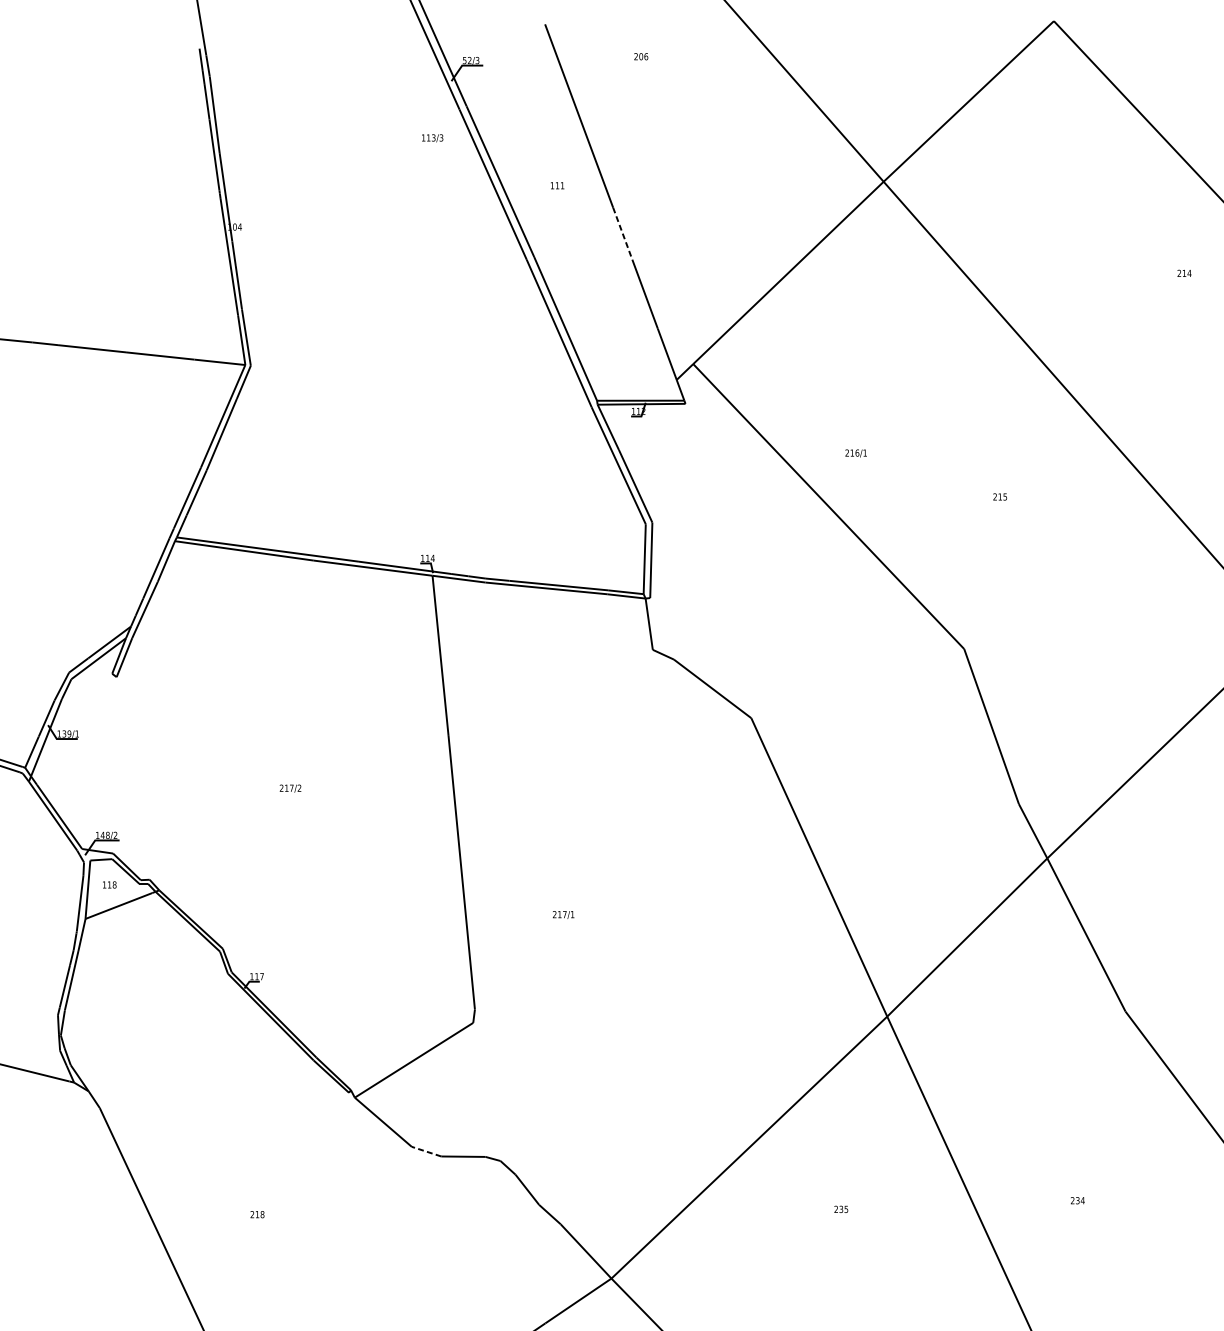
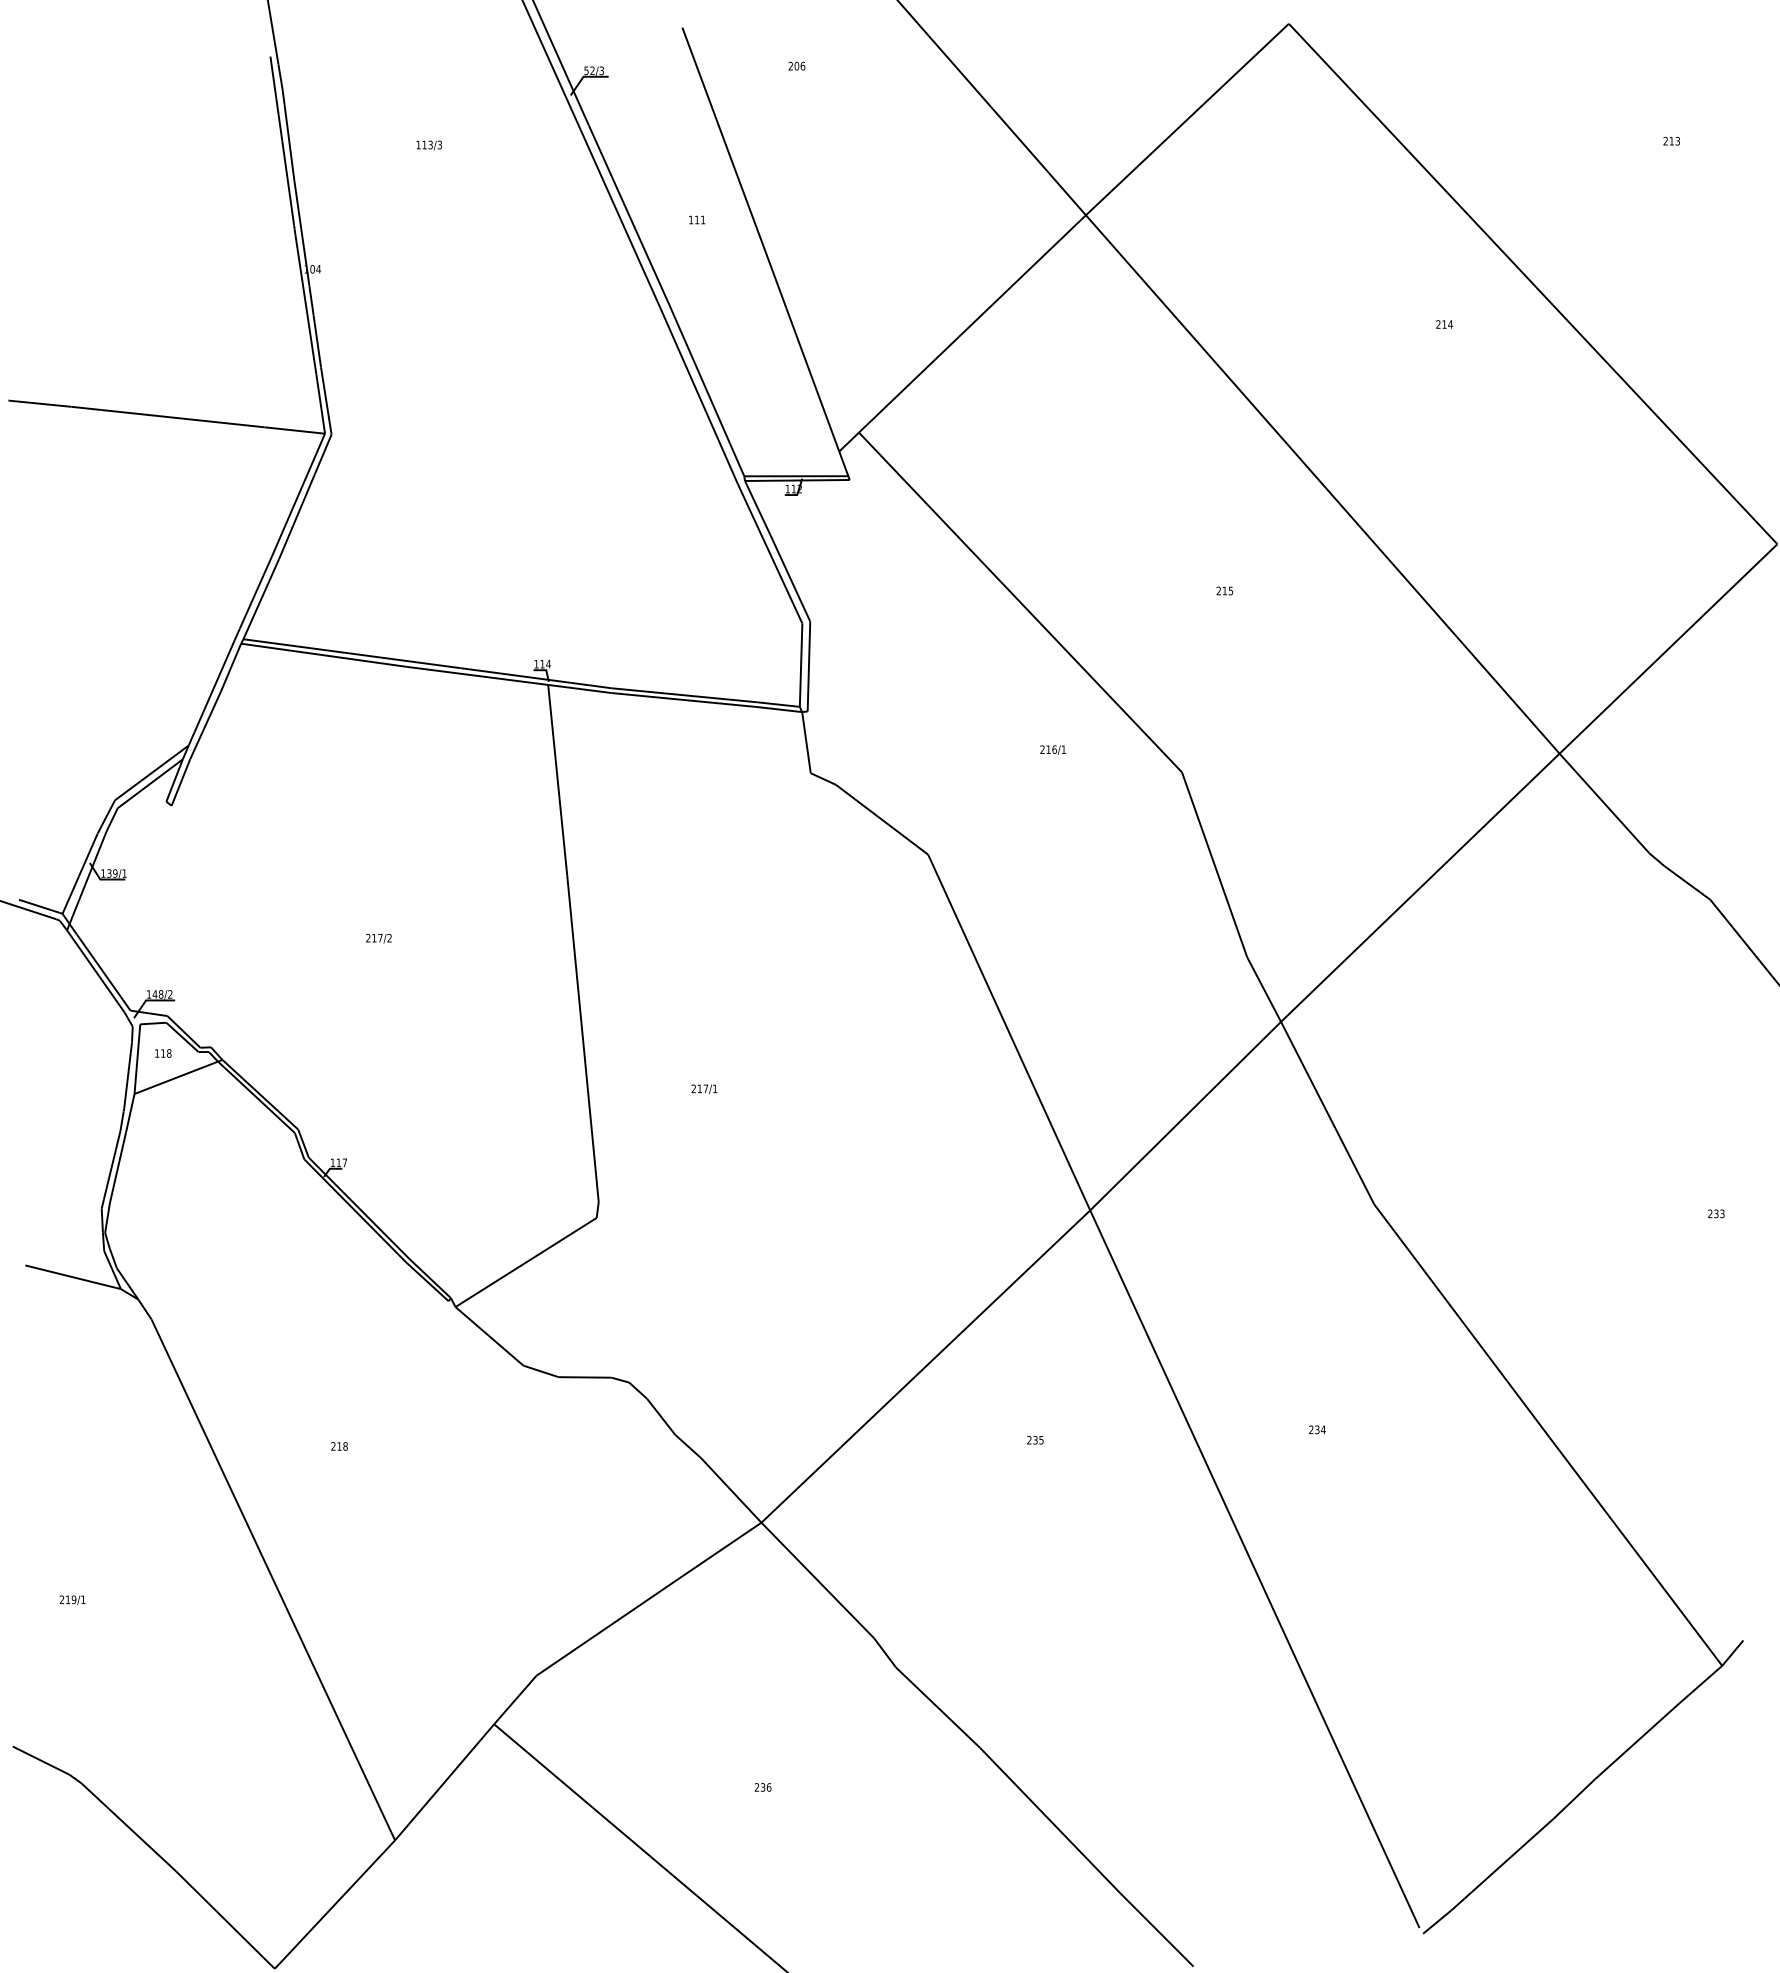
text: (431, 138) -> (428, 145), moved
line: (623, 233) -> (775, 277), dashed -> solid
text: (855, 452) -> (1052, 749), moved
line: (426, 1151) -> (540, 1371), dashed -> solid

